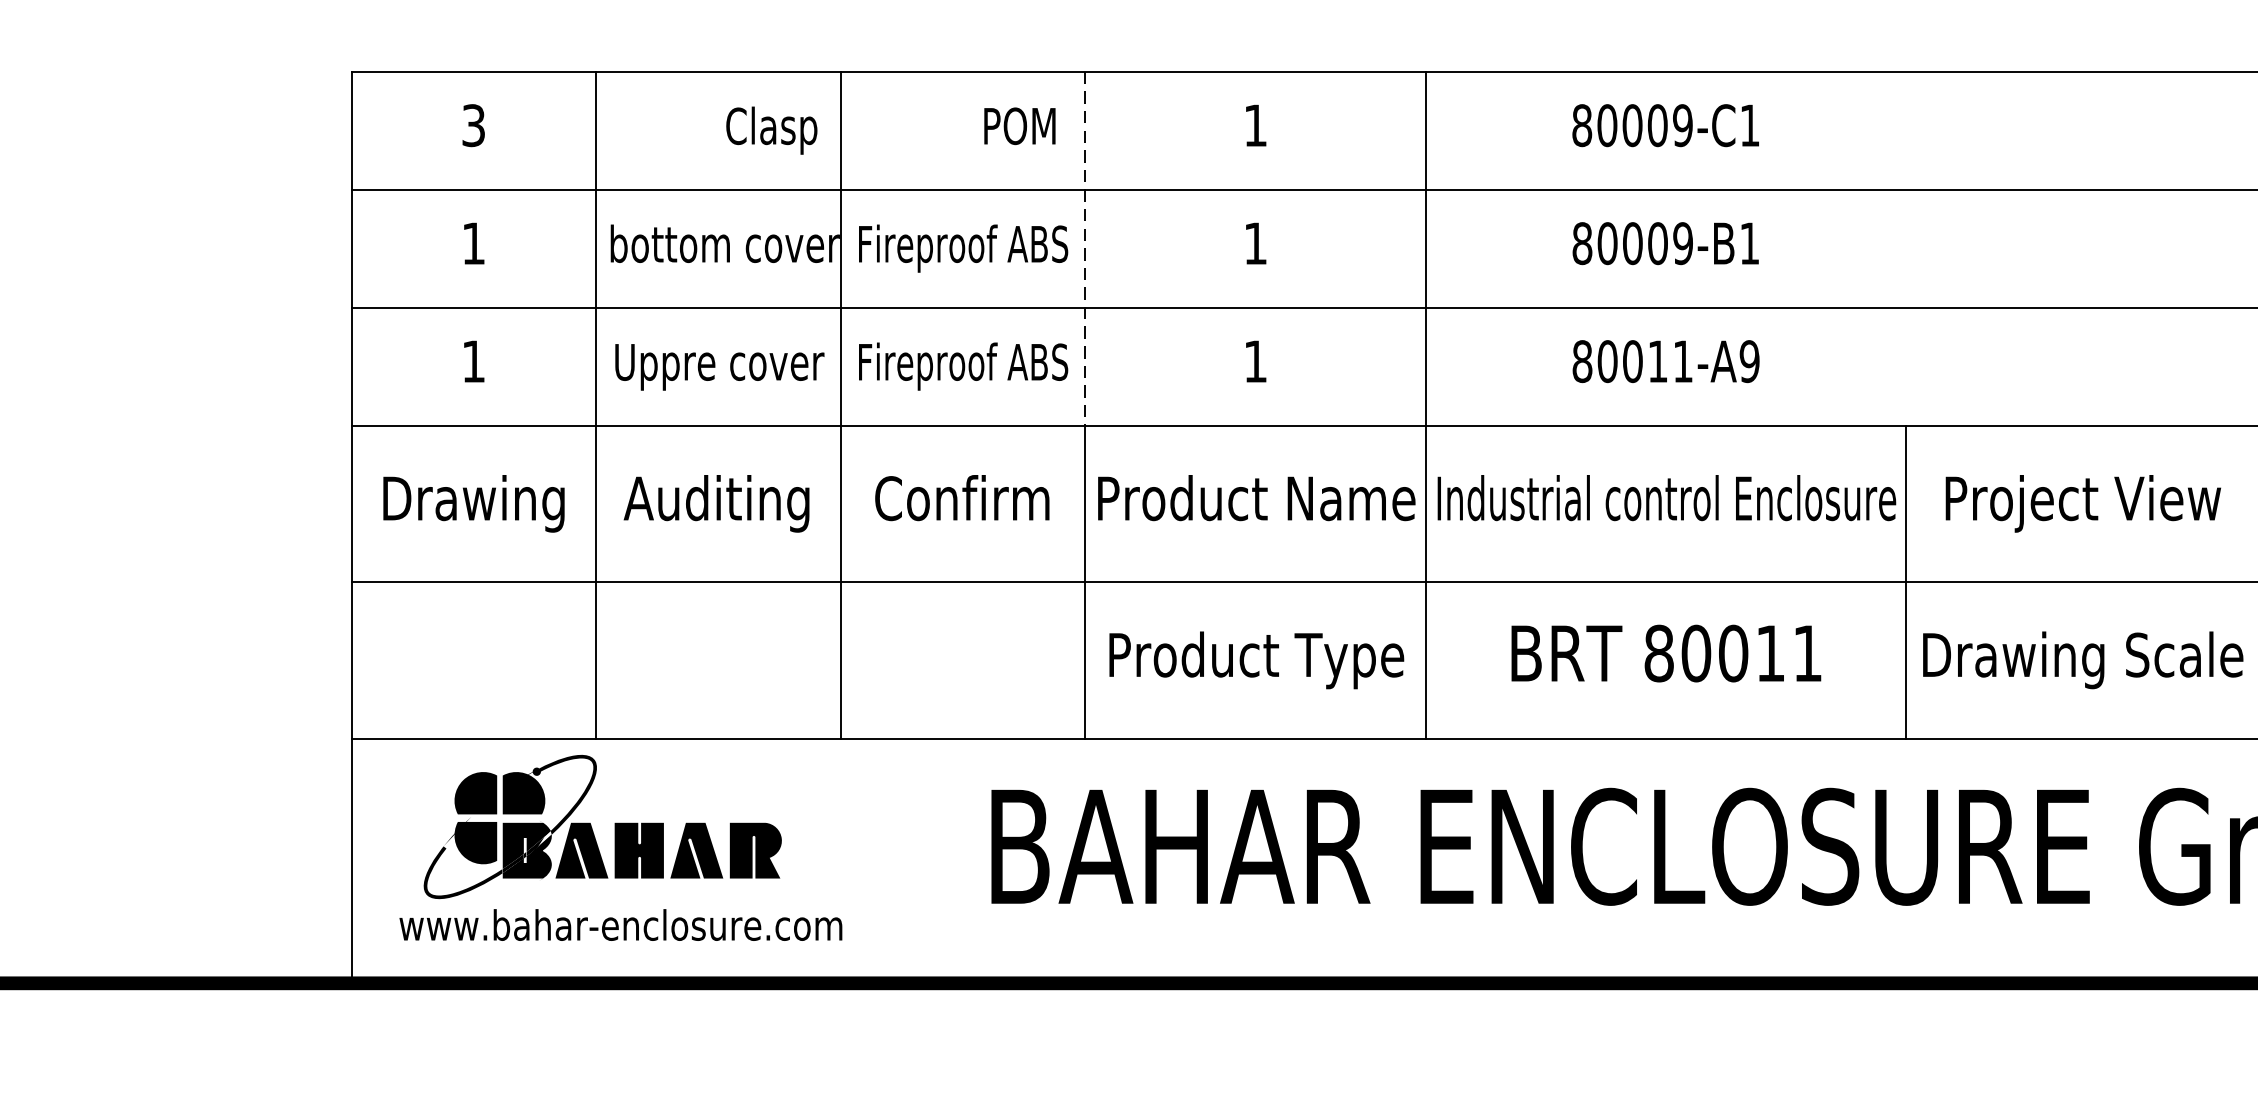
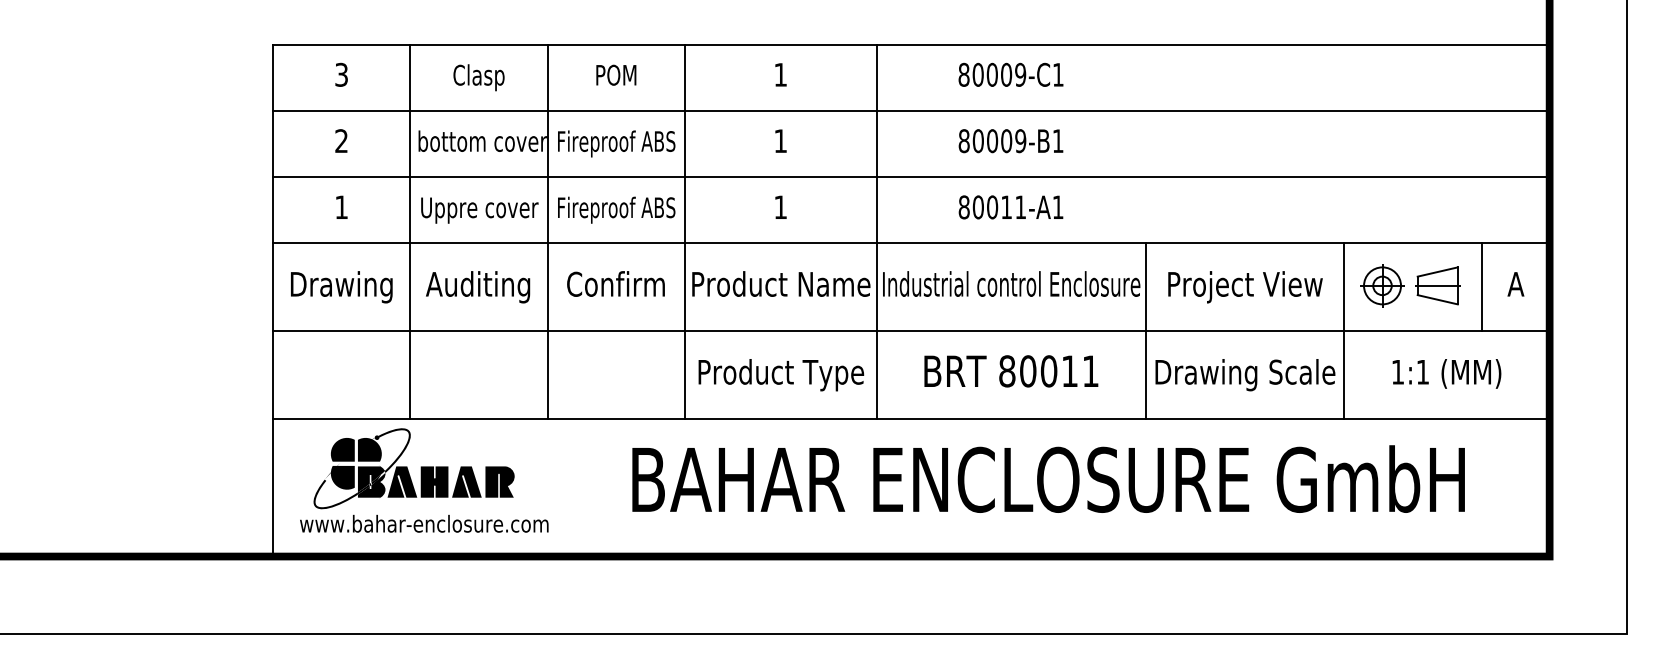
text: (1020, 124) -> (616, 74), moved
text: (770, 130) -> (478, 77), moved
text: (473, 242) -> (341, 140), 1 -> 2
line: (1086, 249) -> (685, 144), dashed -> solid
text: (1748, 361) -> (1057, 207), 80011-A9 -> 80011-A1

